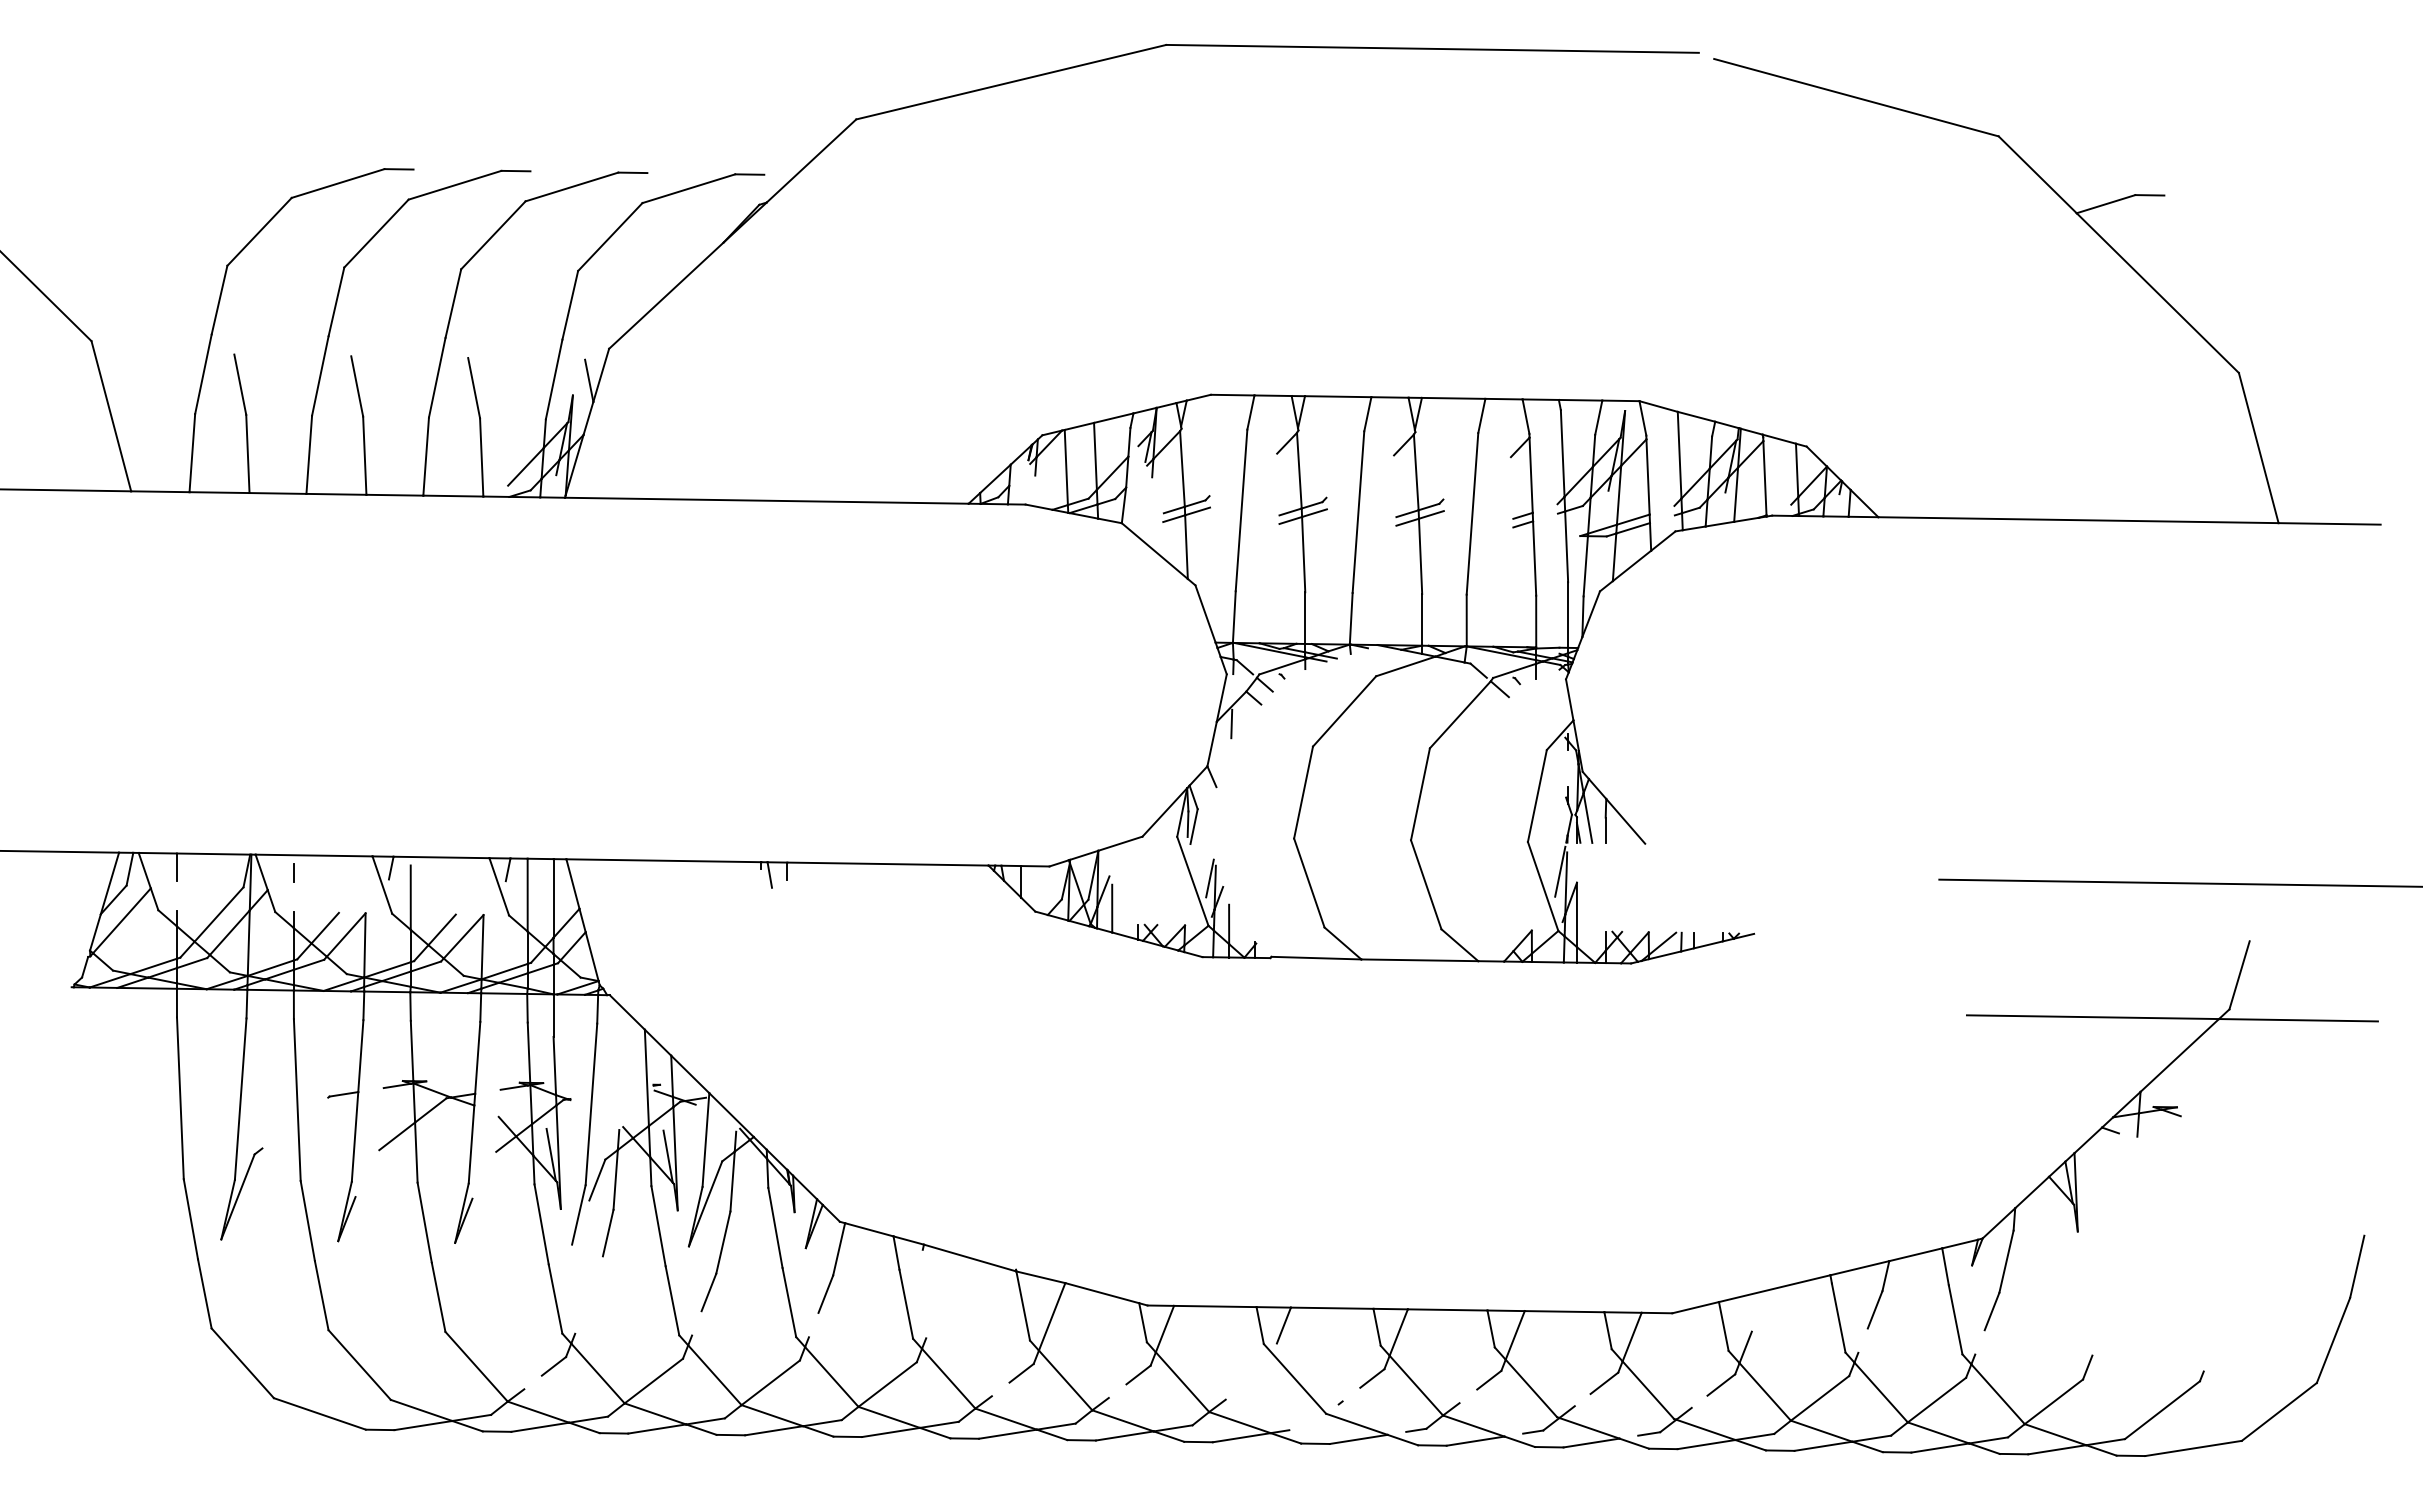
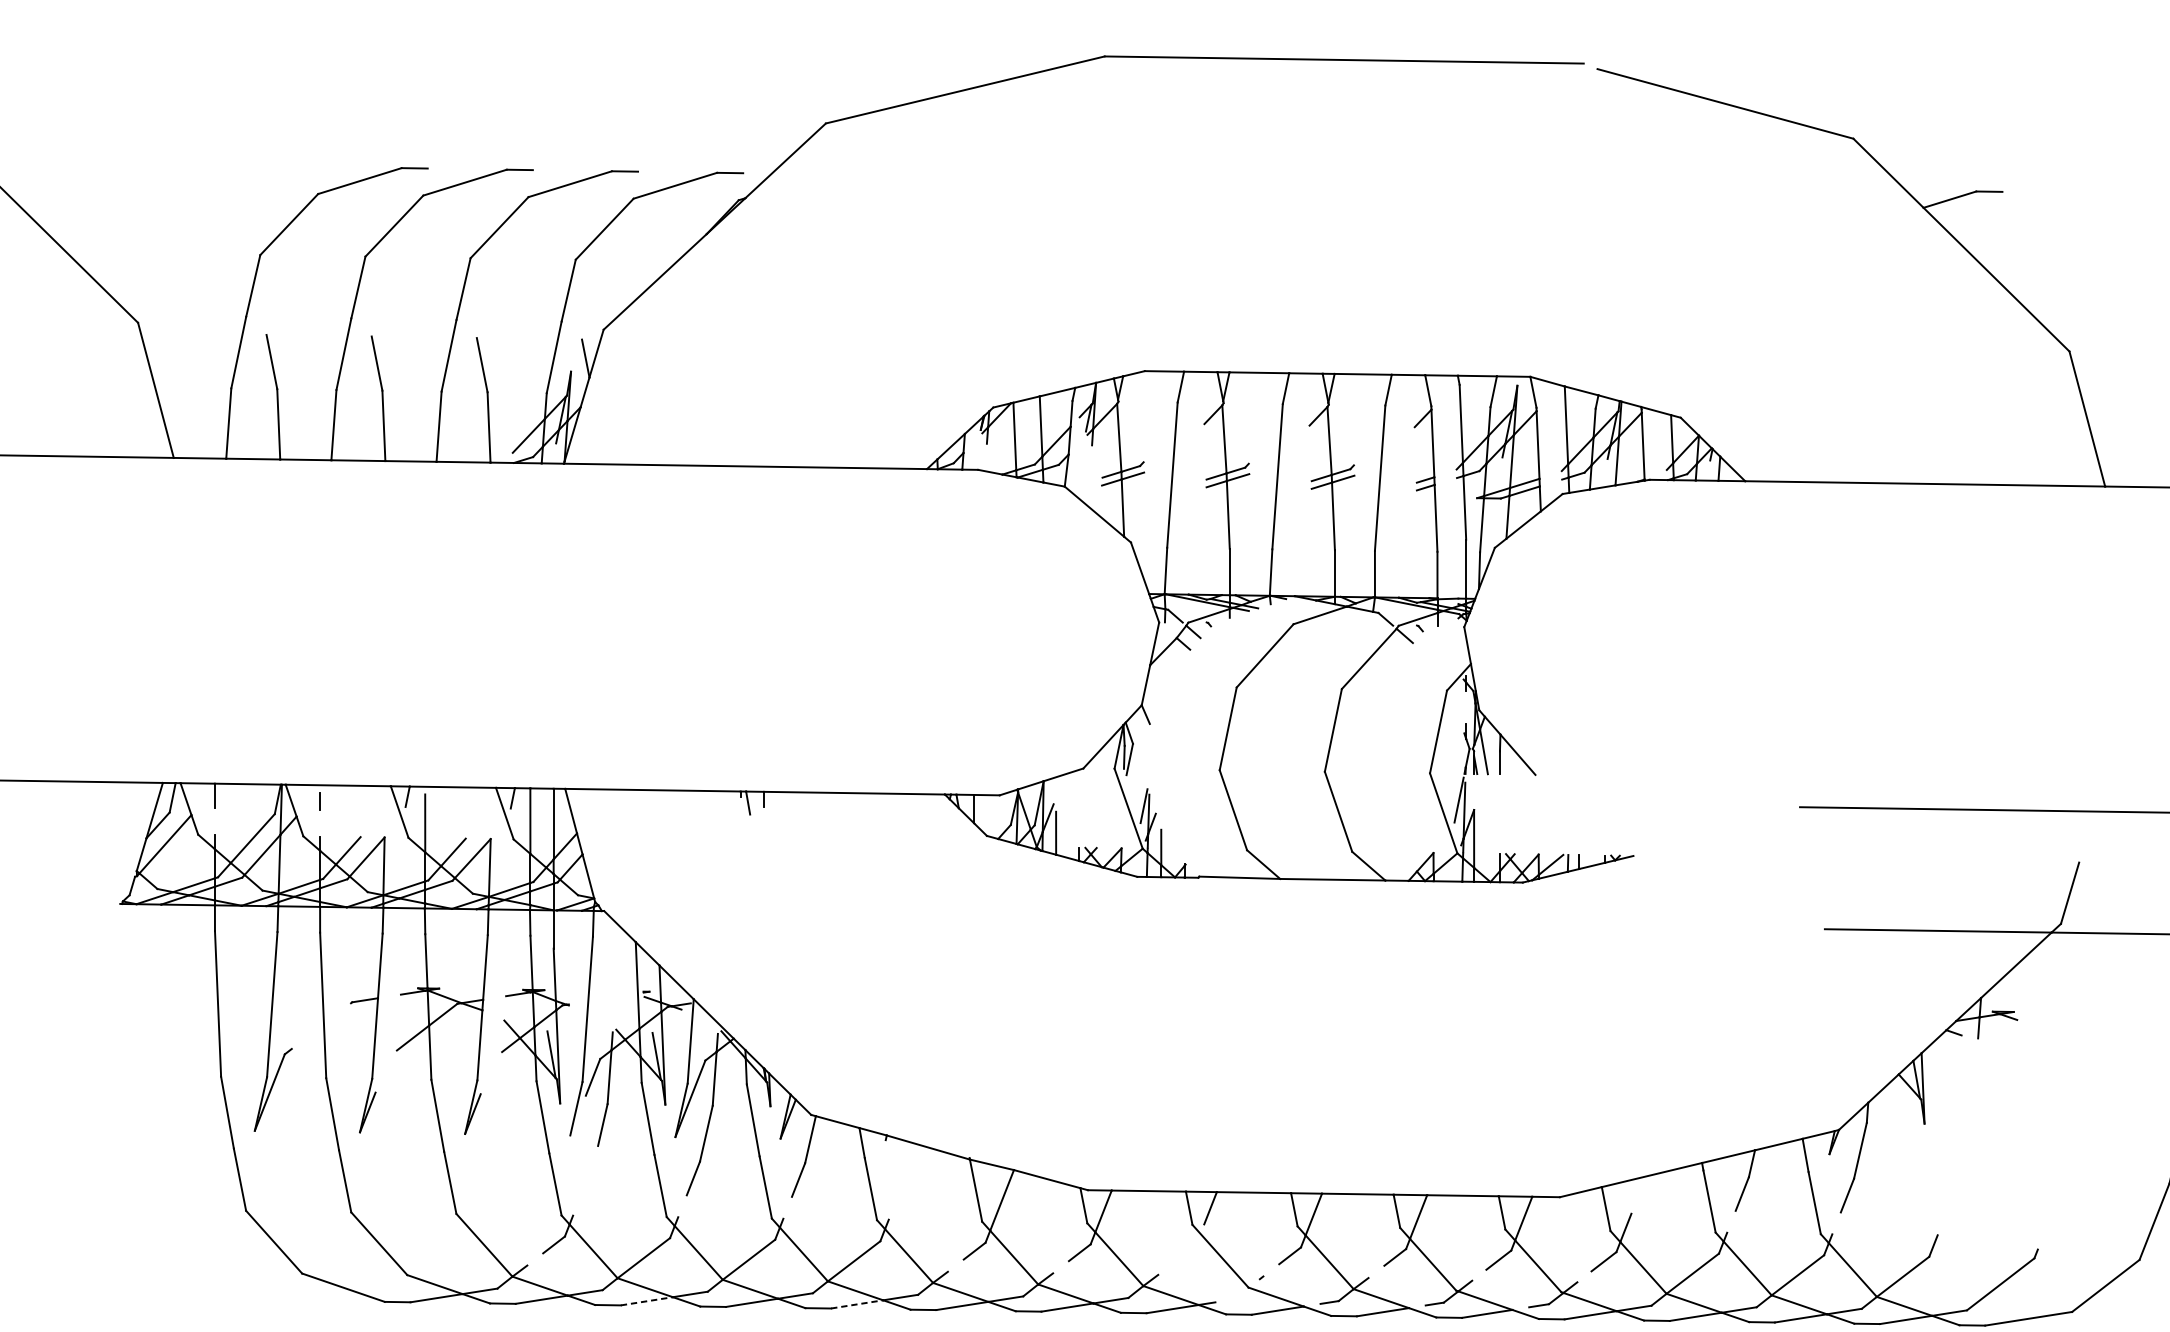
line: (1231, 723) -> (1163, 666), removed
line: (657, 1428) -> (647, 1300), solid -> dashed
line: (891, 1432) -> (857, 1304), solid -> dashed

